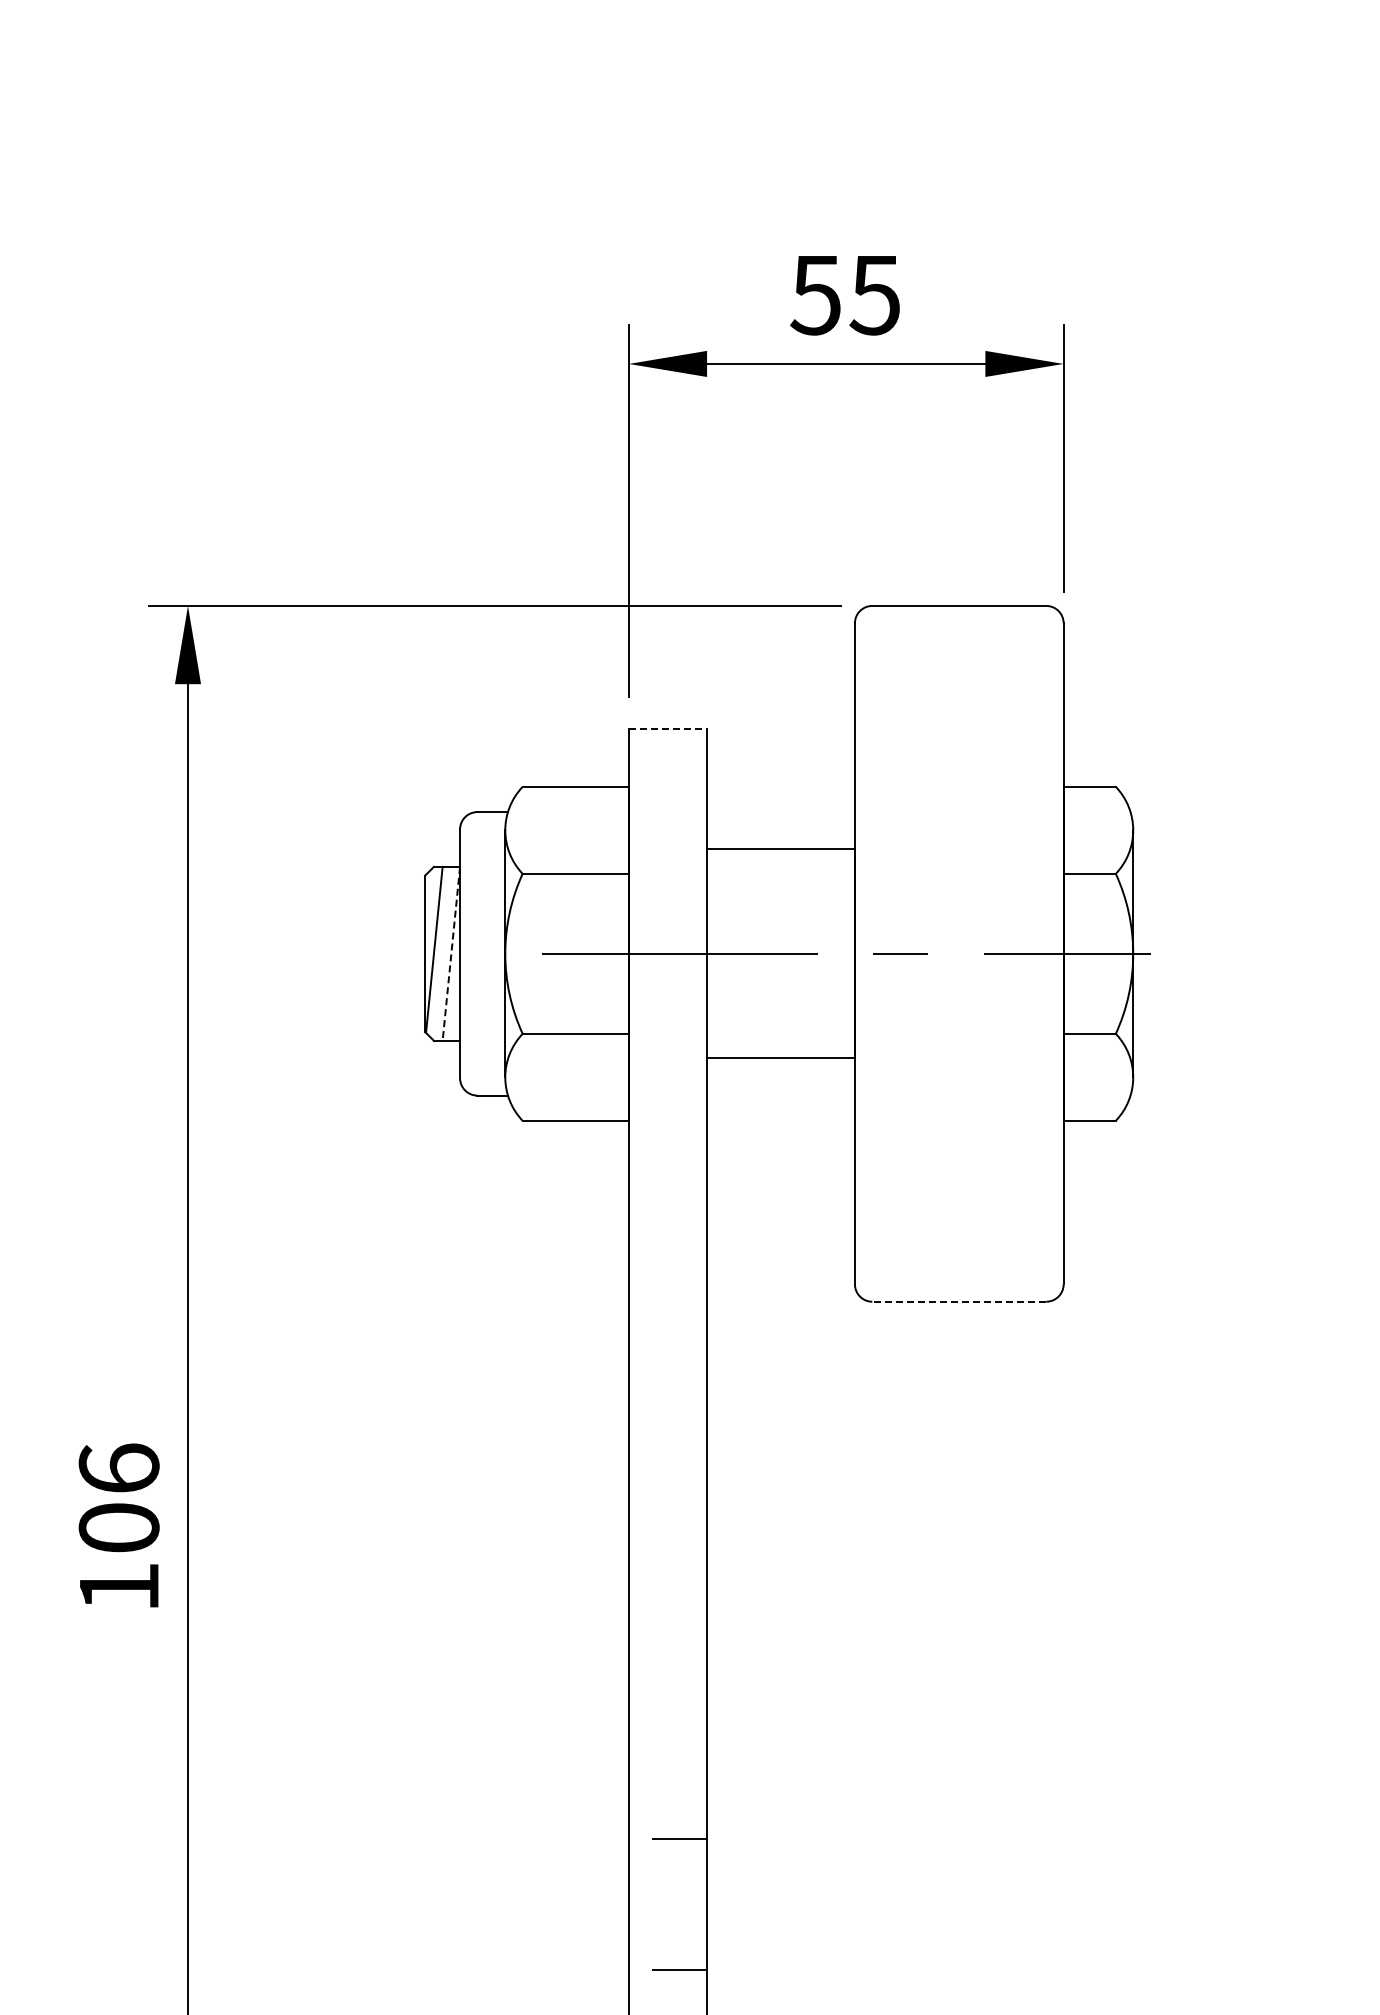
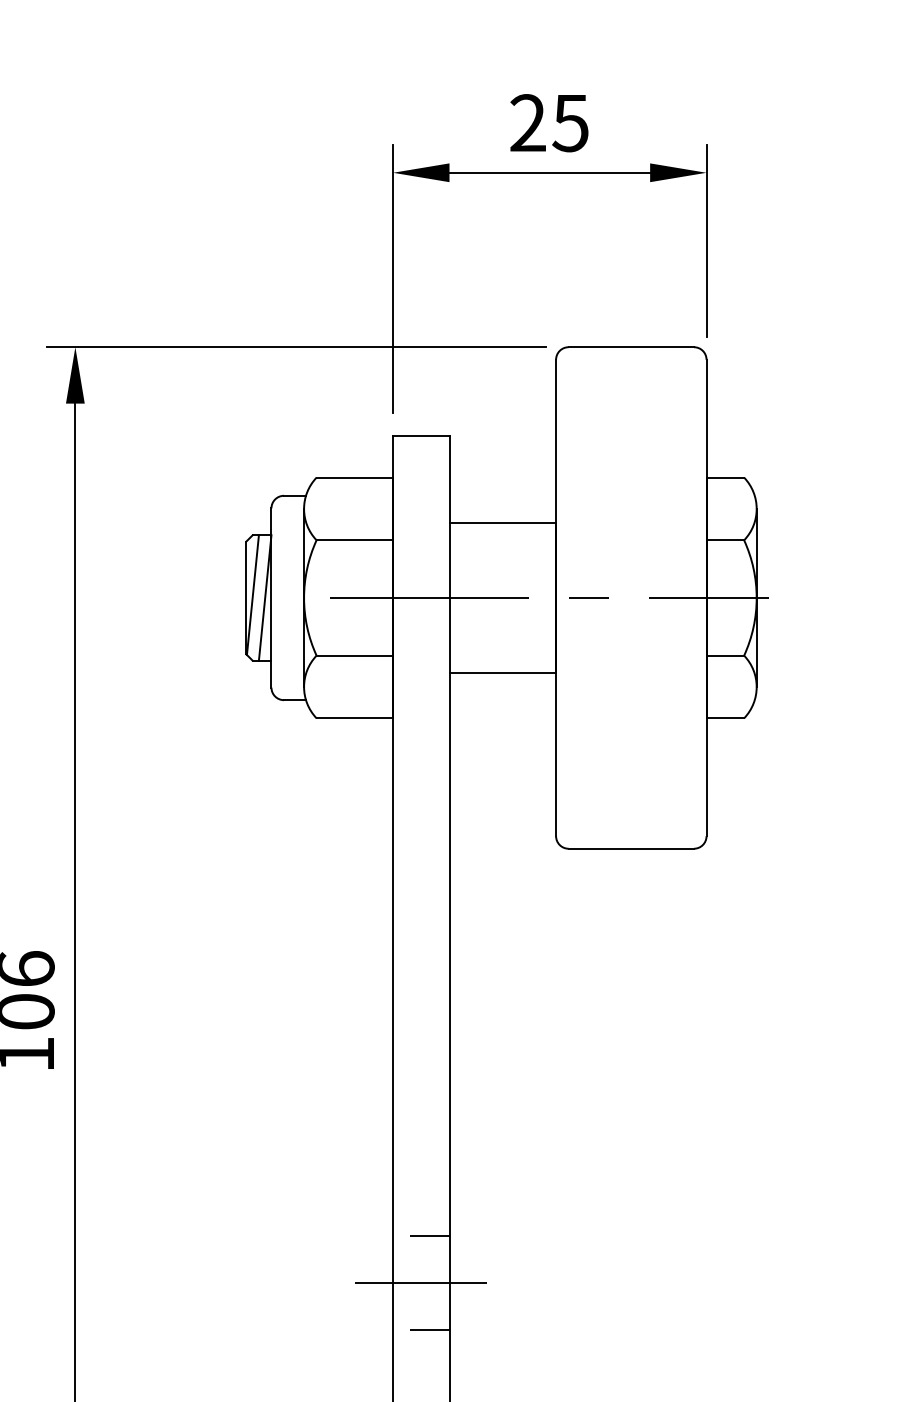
text: (815, 294) -> (527, 122), 55 -> 25
line: (668, 728) -> (421, 435), dashed -> solid
line: (451, 954) -> (265, 598), dashed -> solid
line: (959, 1301) -> (631, 848), dashed -> solid
line: (667, 1904) -> (420, 1283), added

